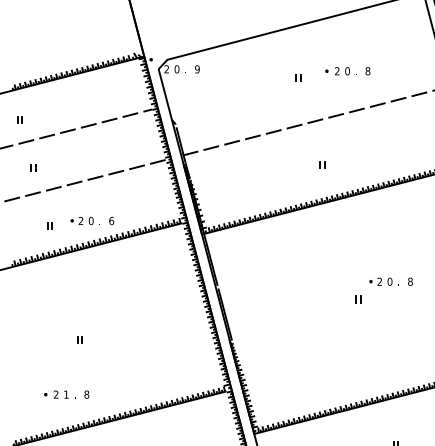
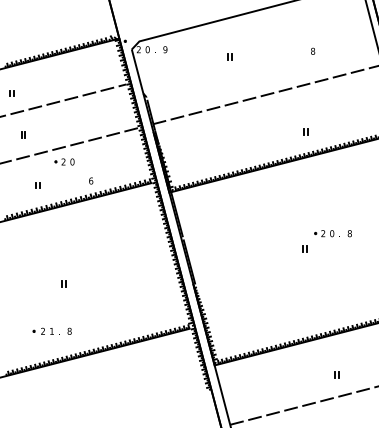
part: (340, 70) -> (289, 50), removed
part: (298, 77) -> (229, 56), moved
part: (322, 163) -> (305, 131), moved
part: (82, 220) -> (64, 161), moved

